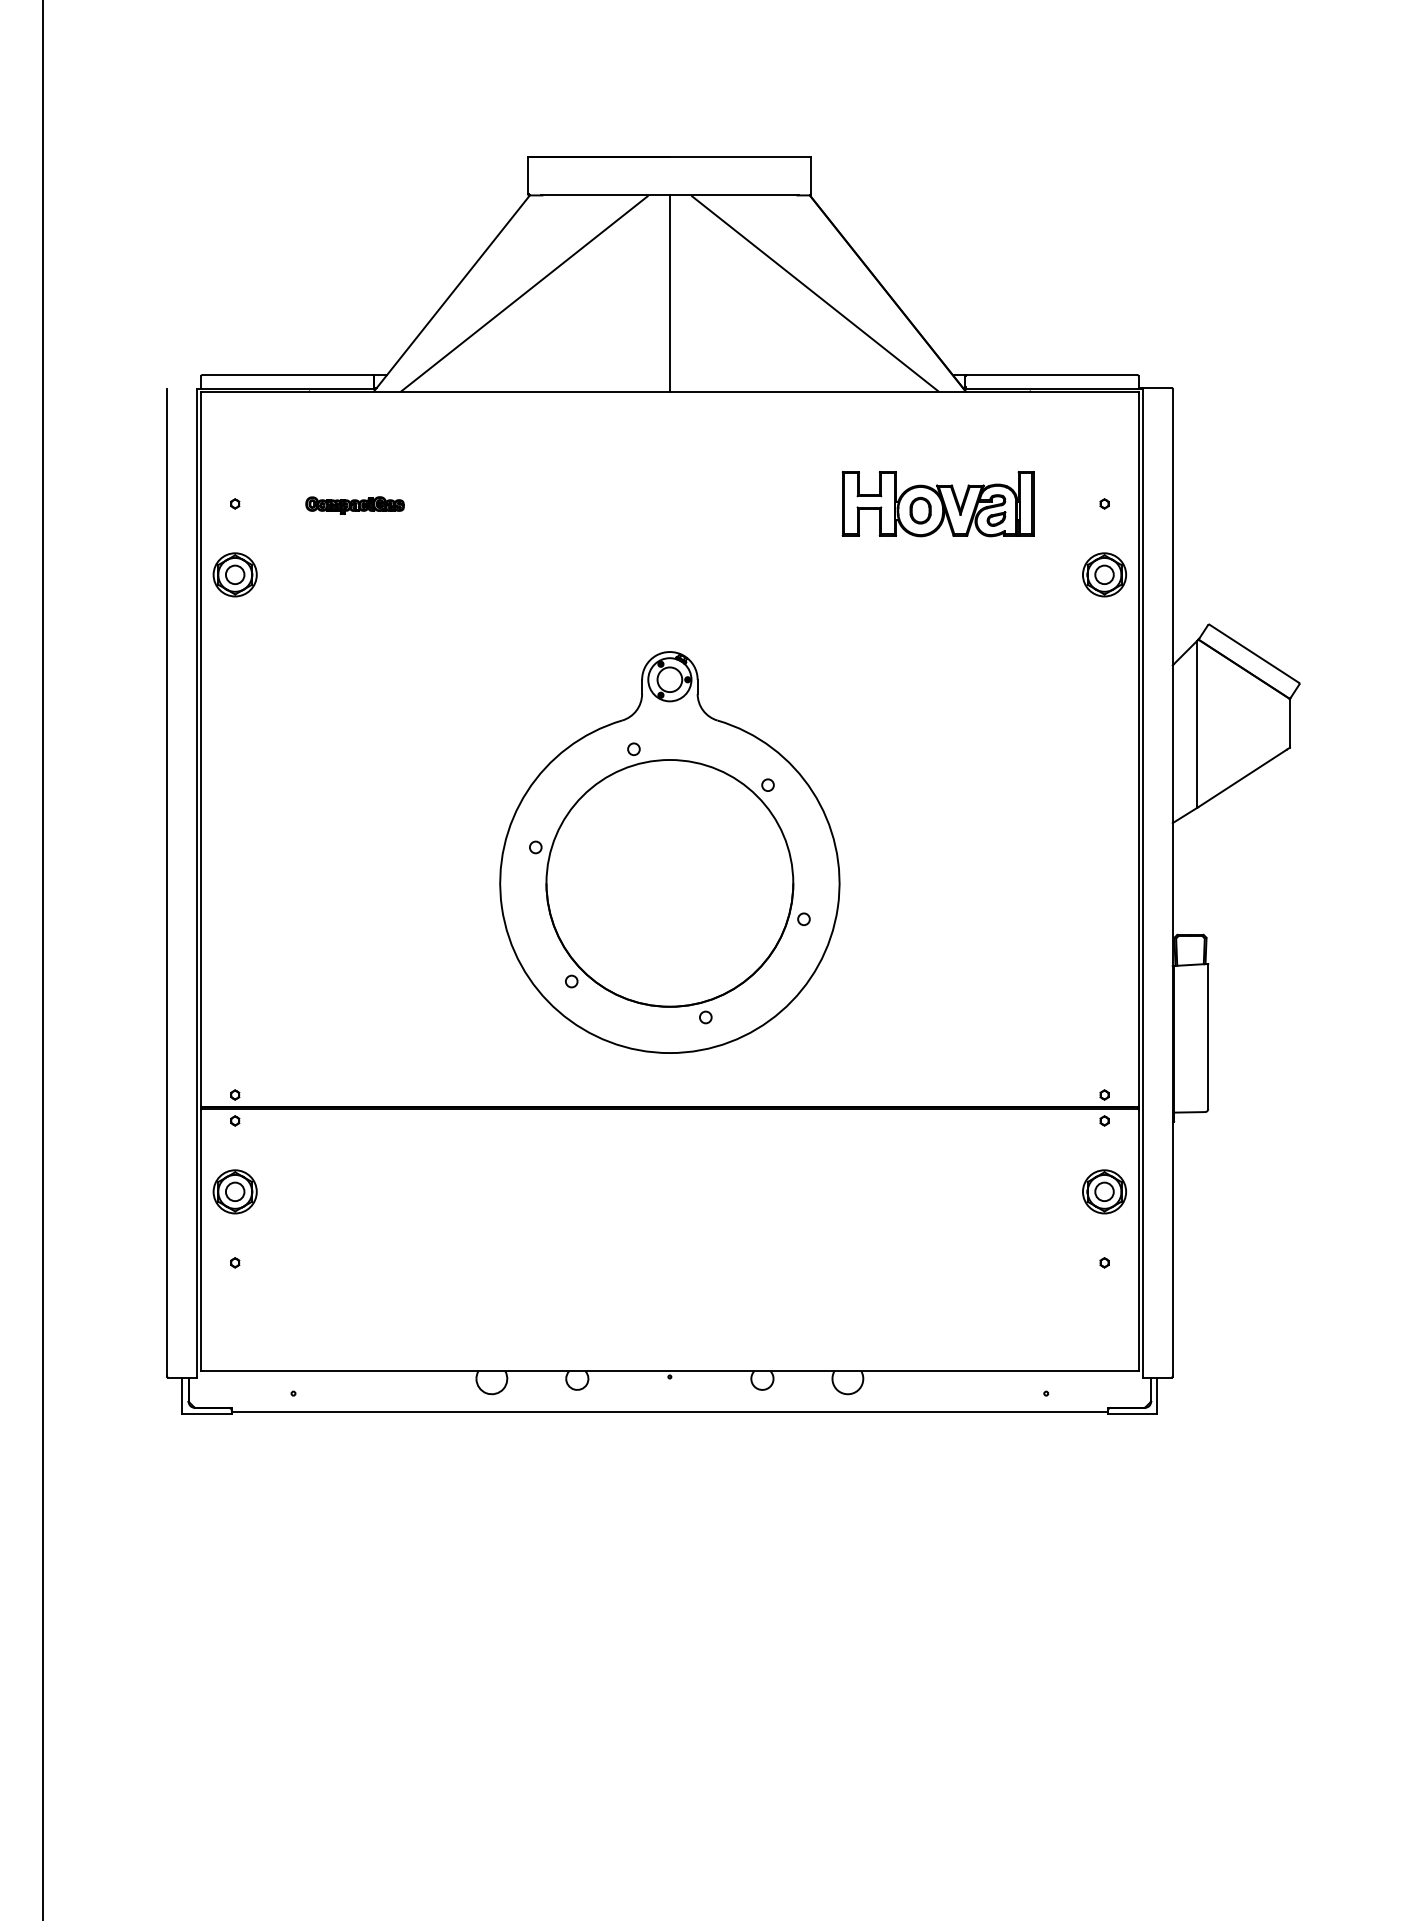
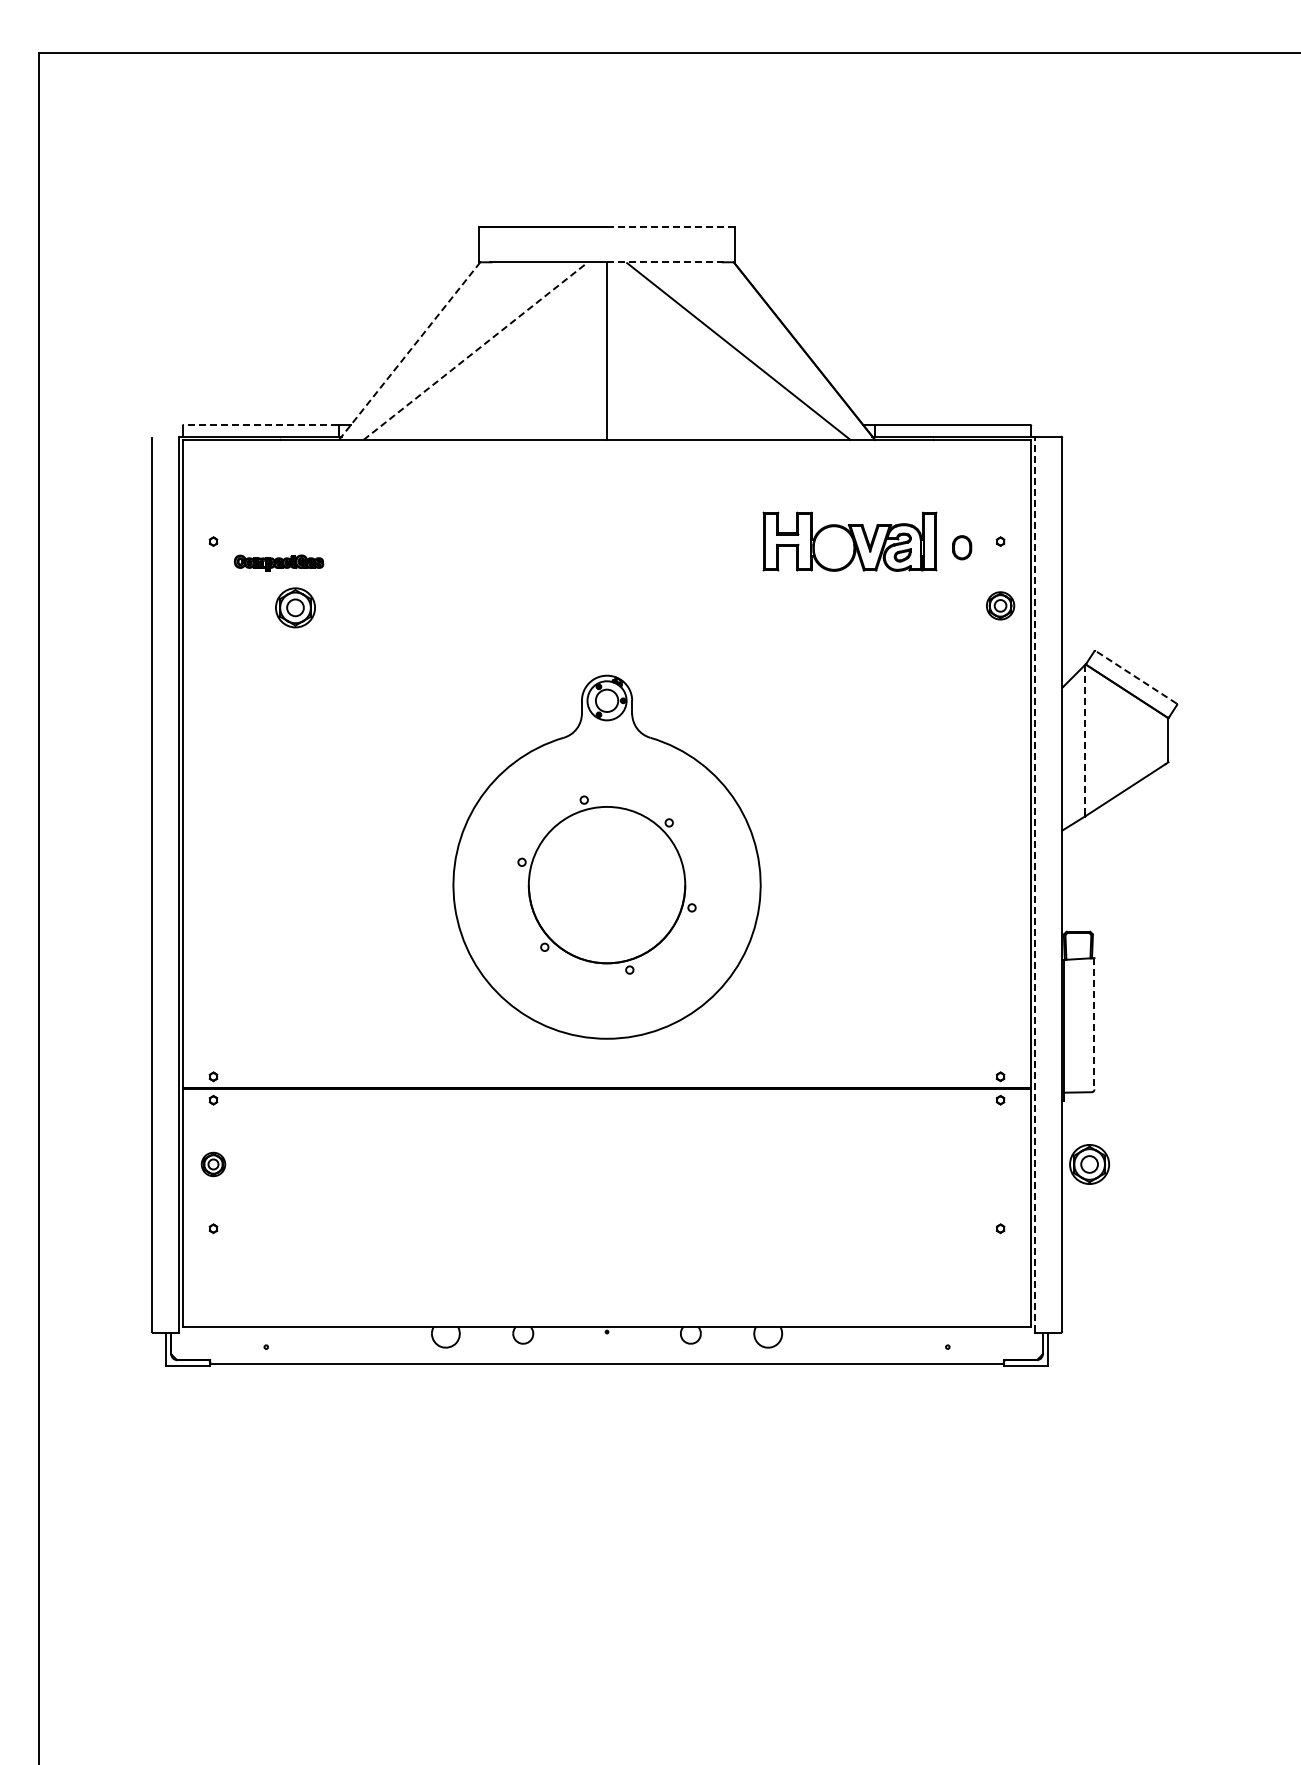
line: (741, 156) -> (671, 227), solid -> dashed
line: (734, 195) -> (665, 262), solid -> dashed
line: (452, 292) -> (410, 350), solid -> dashed
line: (524, 293) -> (475, 351), solid -> dashed
line: (287, 374) -> (260, 424), solid -> dashed
part: (354, 504) -> (278, 562), moved
part: (921, 510) -> (962, 547), moved
part: (235, 574) -> (295, 607), moved
part: (1104, 574) -> (1000, 605), size x0.7
line: (1253, 654) -> (1135, 677), solid -> dashed
line: (1197, 723) -> (1084, 740), solid -> dashed
part: (669, 882) -> (606, 884), size x0.7
line: (1143, 882) -> (1035, 884), solid -> dashed
line: (1208, 1036) -> (1094, 1023), solid -> dashed
part: (235, 1191) -> (213, 1164), size x0.6
part: (1104, 1191) -> (1089, 1164), moved

